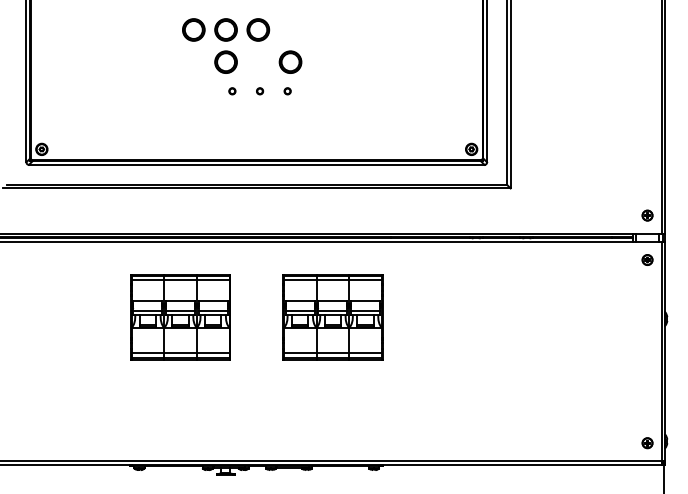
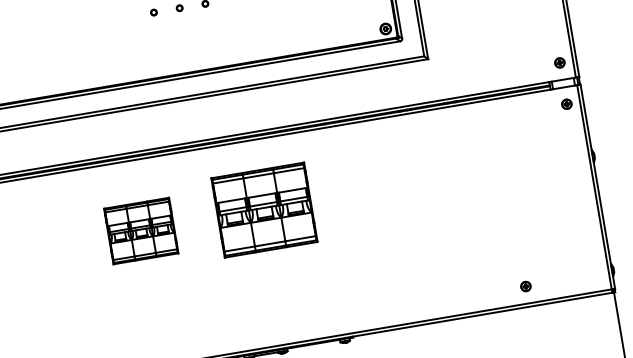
part: (180, 317) -> (141, 231), size x0.7
part: (332, 317) -> (264, 210), moved
part: (647, 443) -> (525, 286), moved

